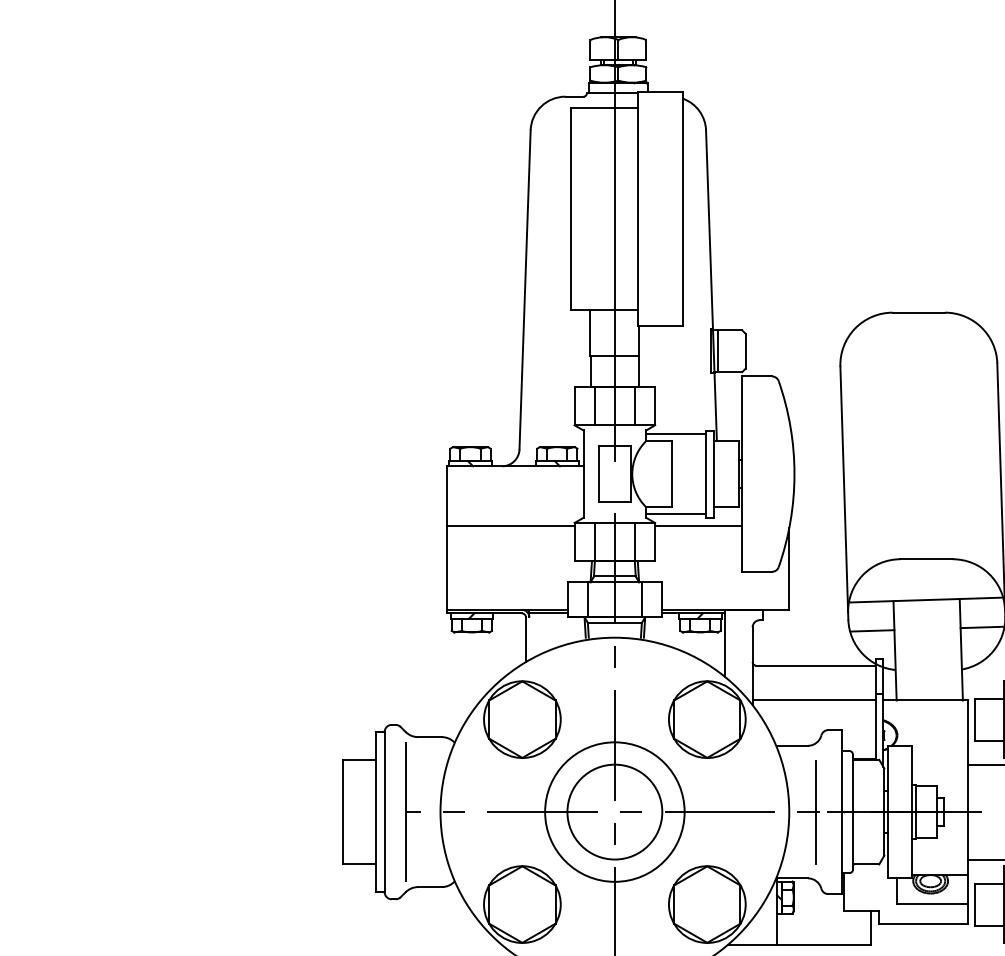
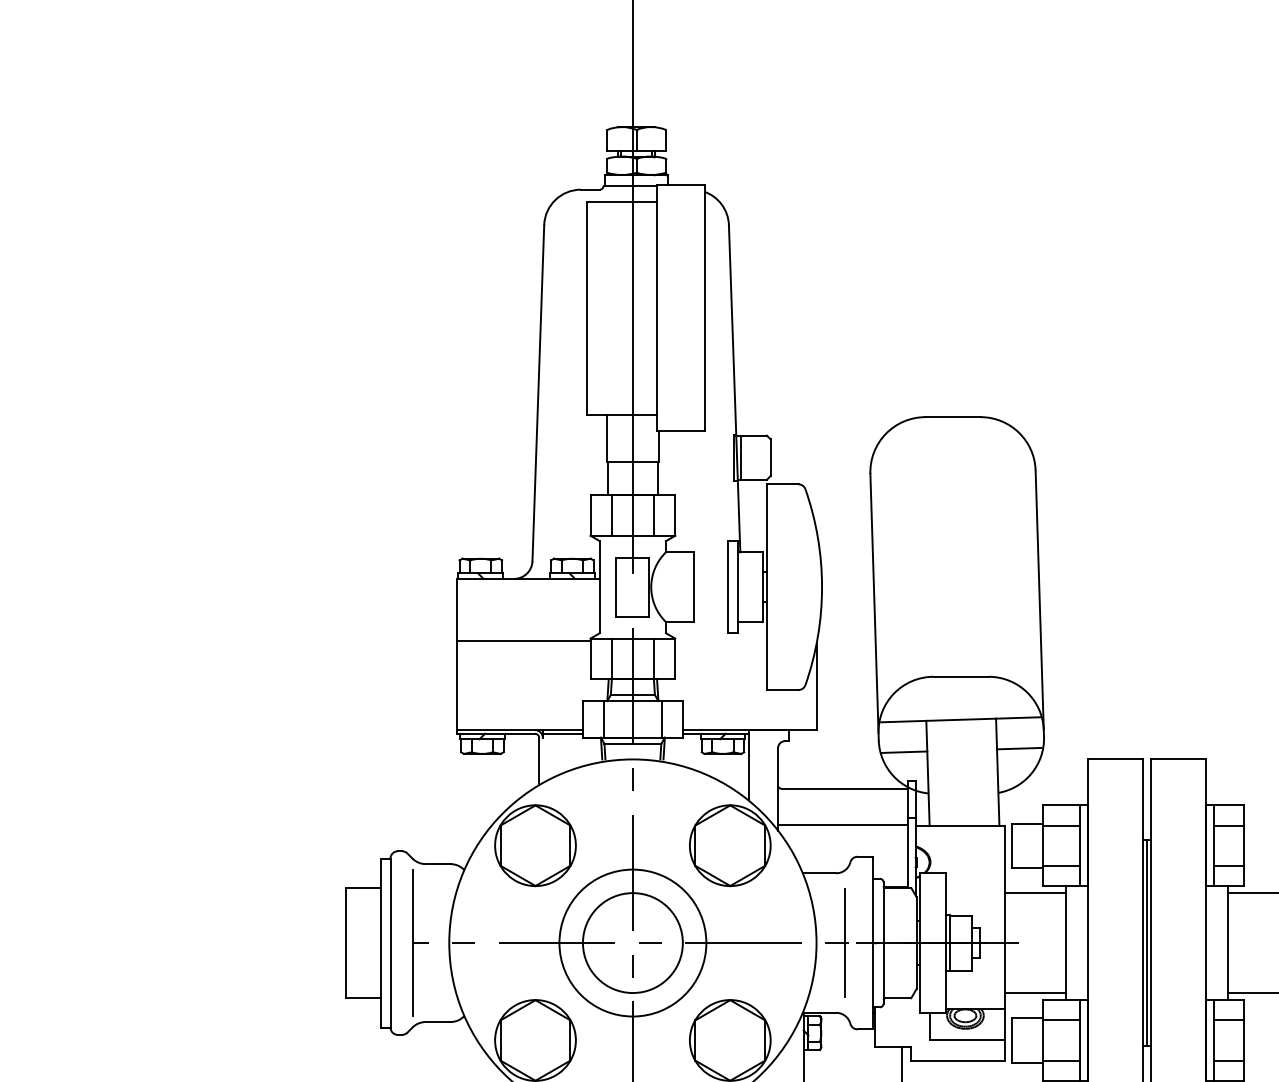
line: (675, 433) -> (696, 544), removed
line: (675, 514) -> (696, 629), removed
line: (698, 525) -> (720, 641), removed

